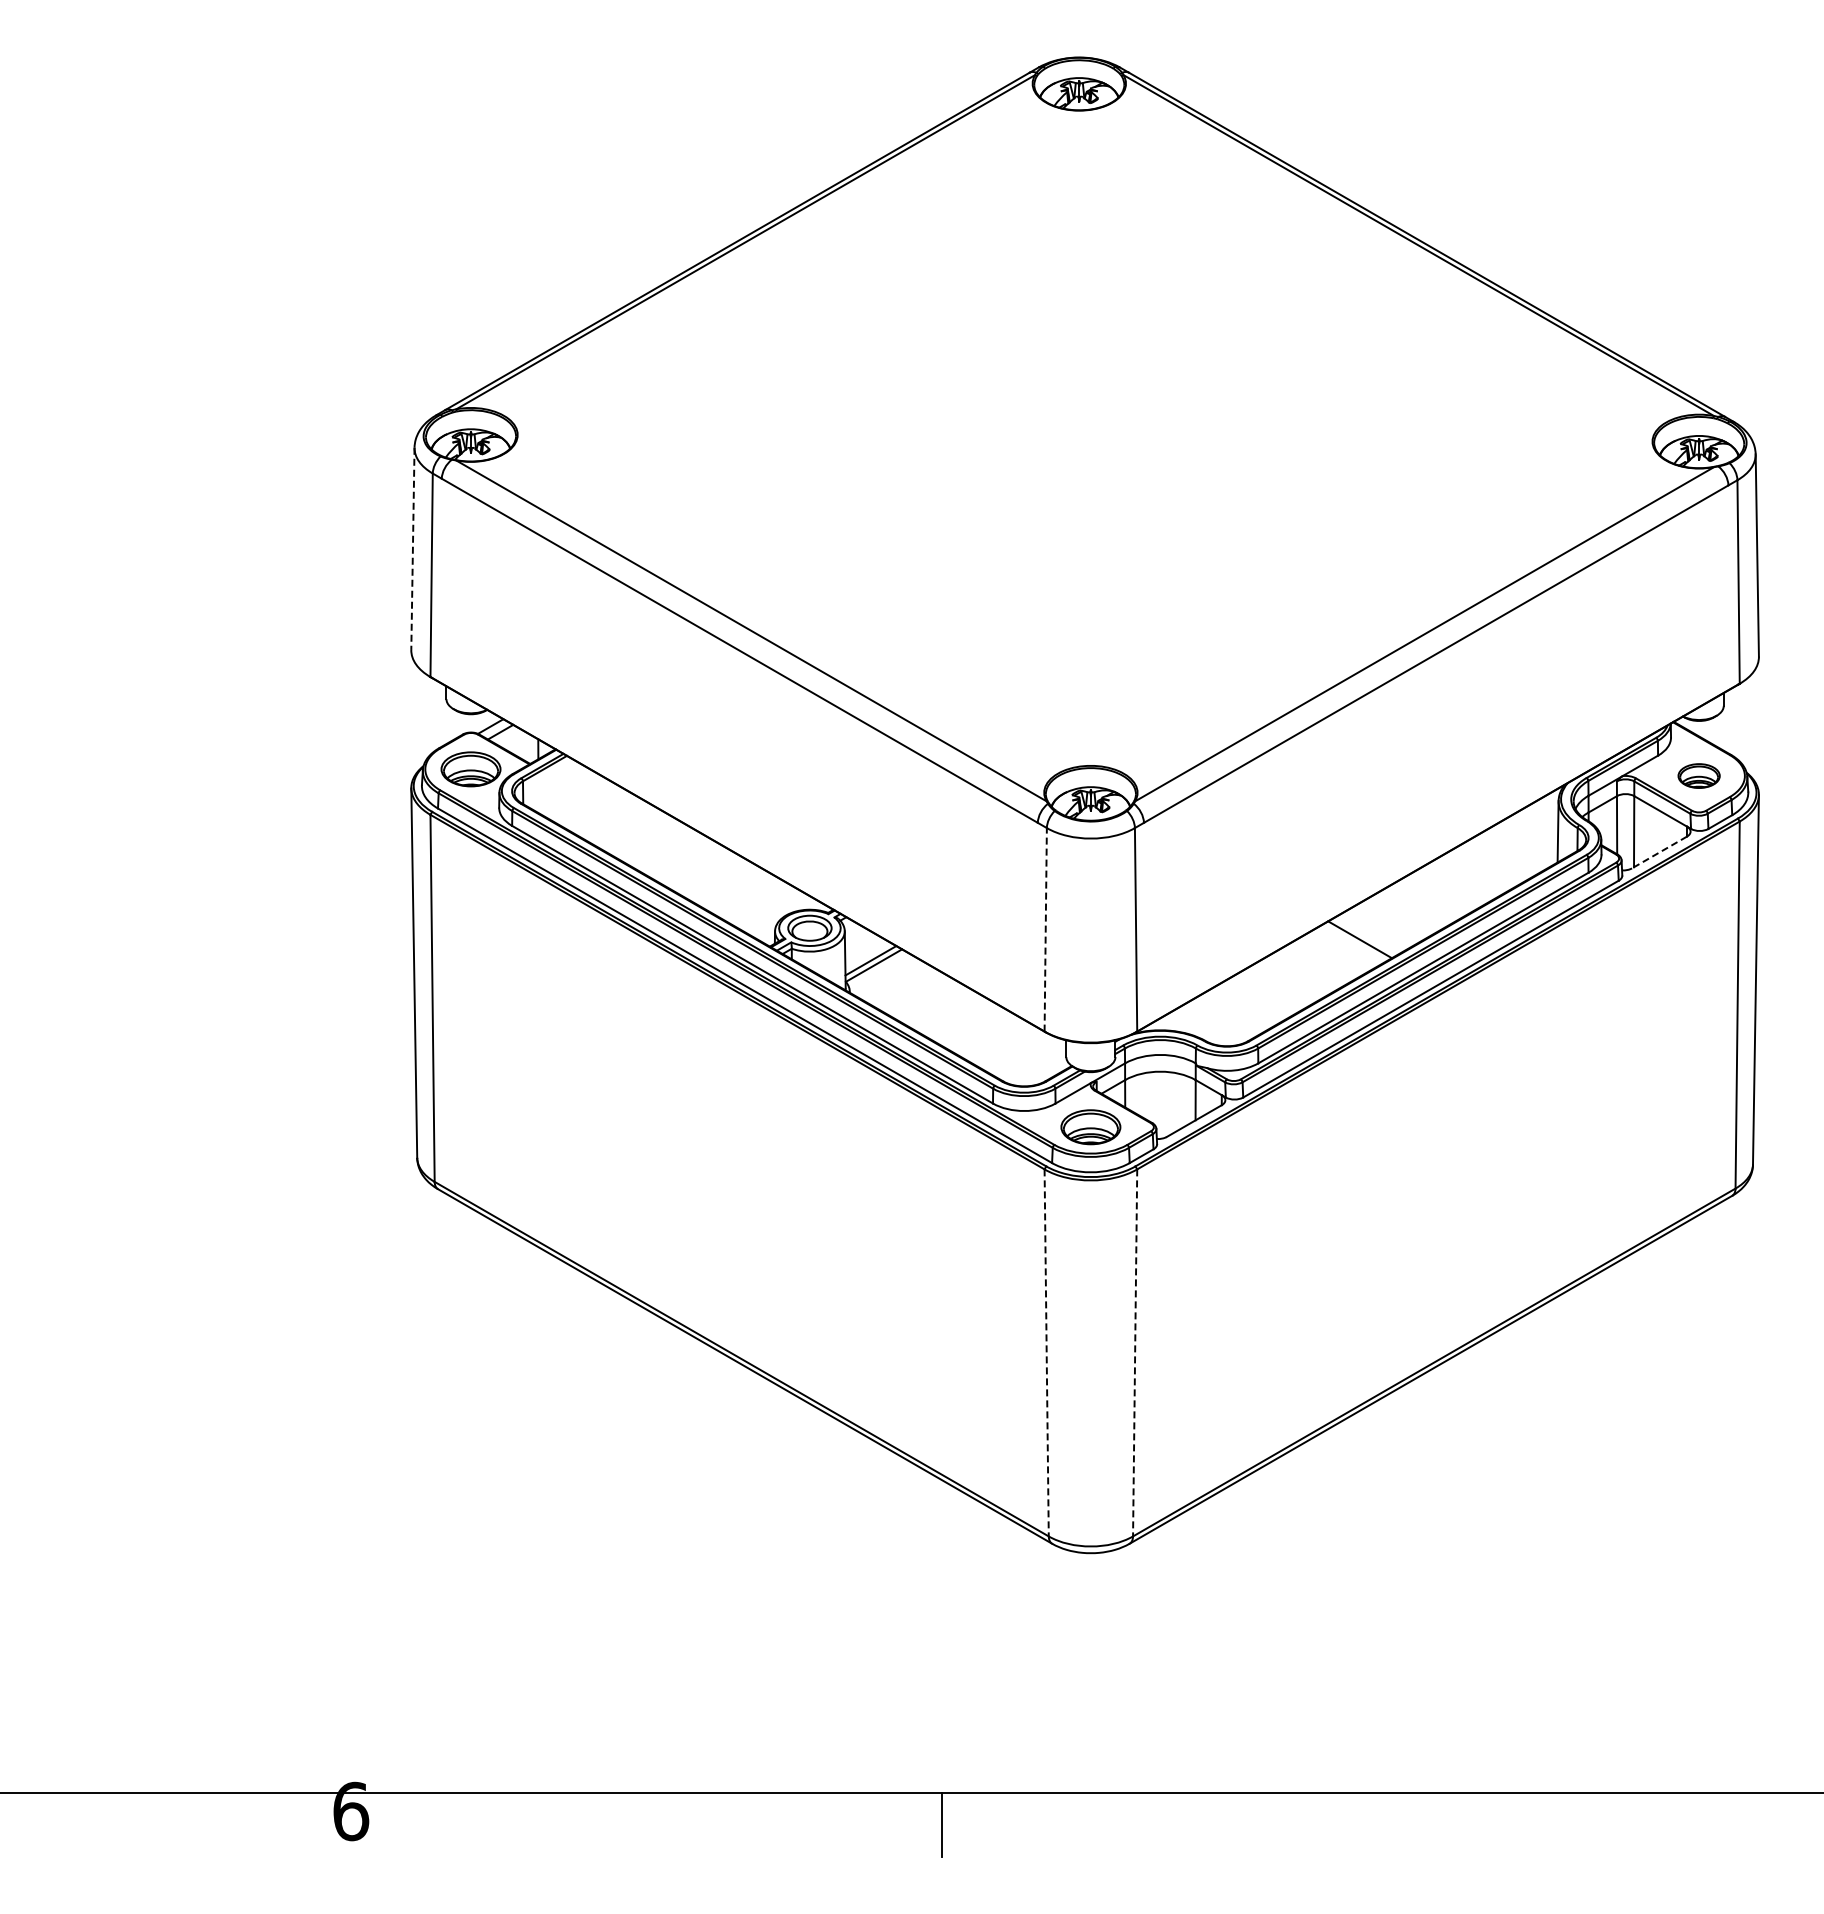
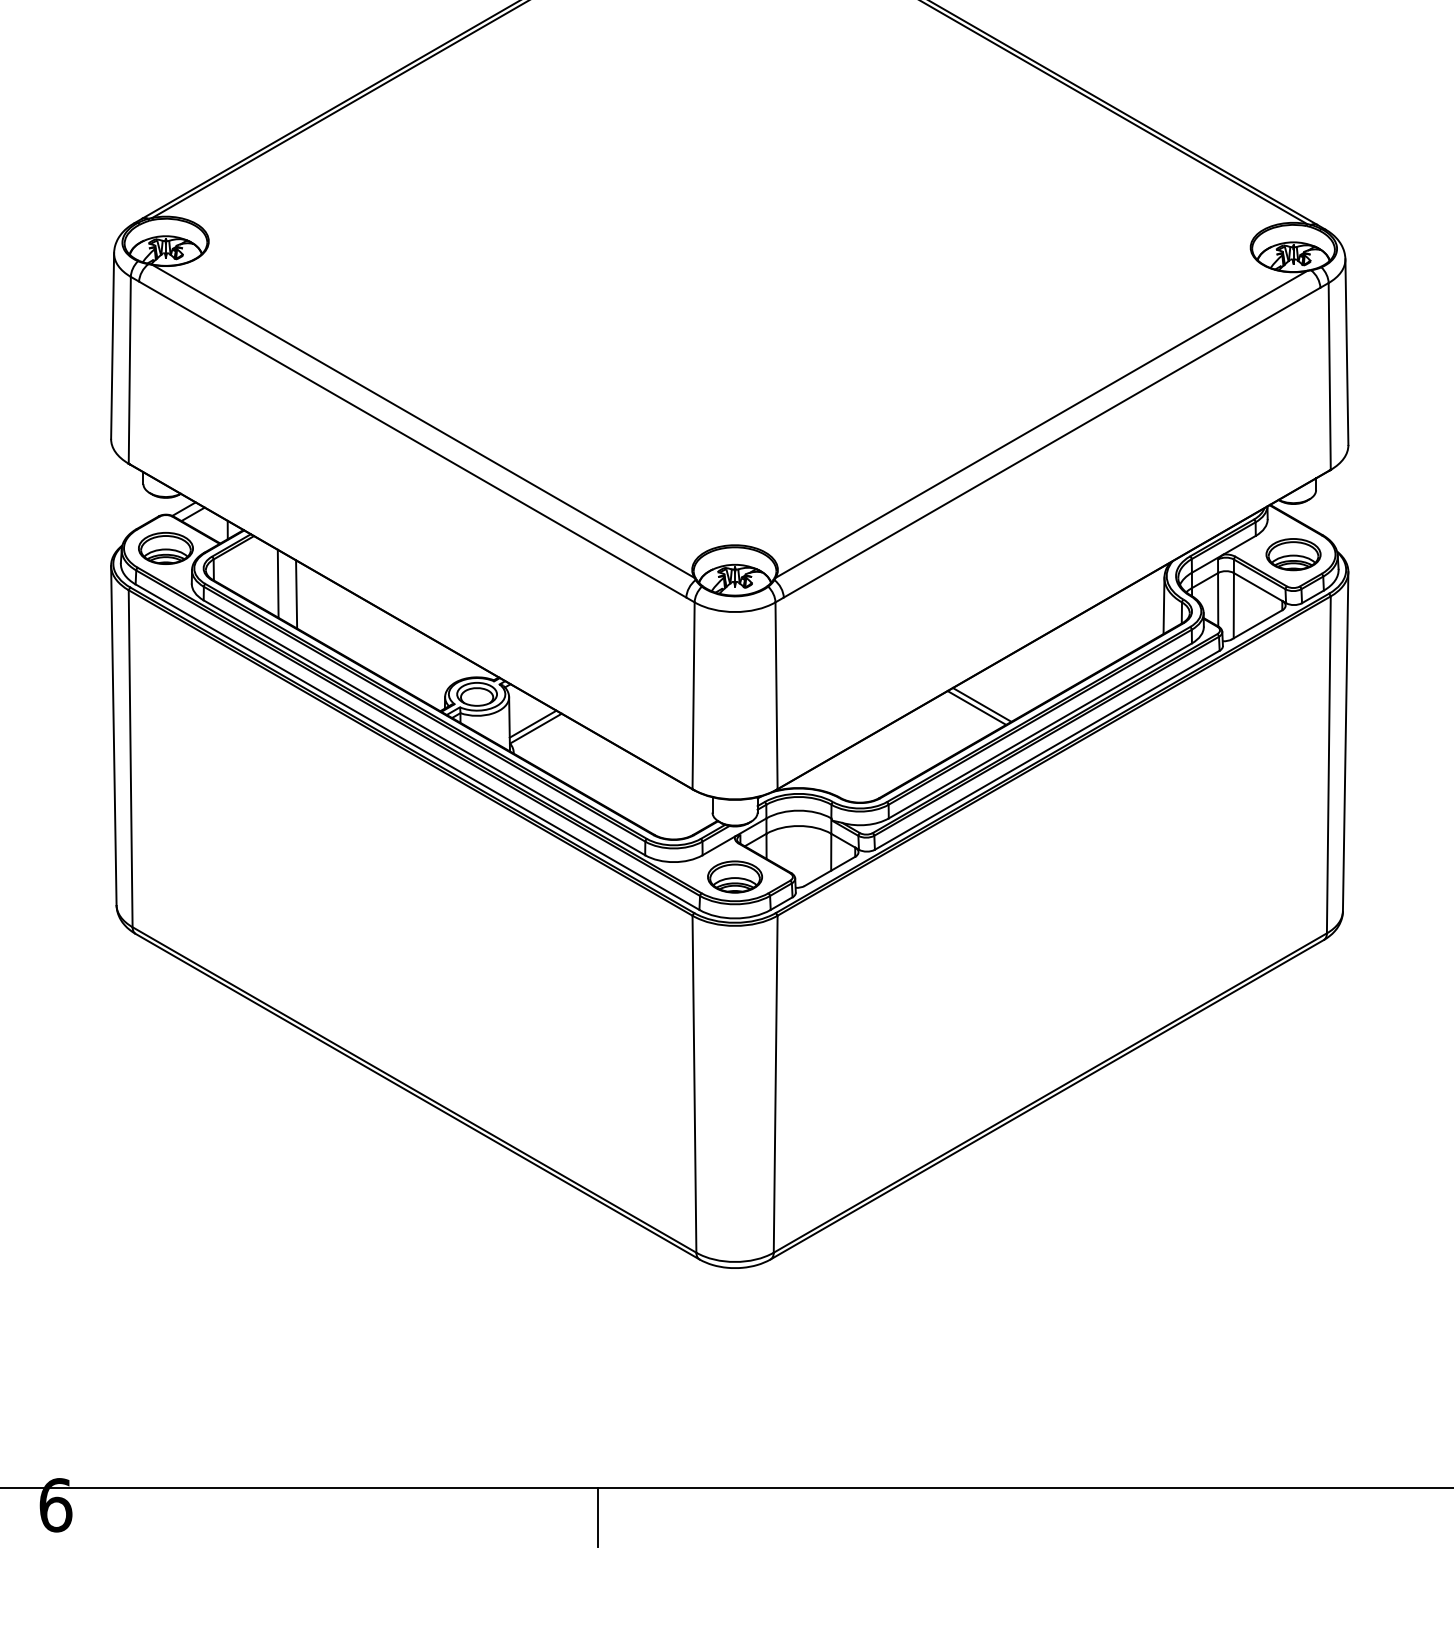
line: (412, 549) -> (112, 346), dashed -> solid
part: (1698, 775) -> (1292, 554), size x1.43
line: (592, 807) -> (277, 583), added
line: (612, 819) -> (295, 594), added
line: (1659, 852) -> (1257, 624), dashed -> solid
line: (1045, 929) -> (693, 695), dashed -> solid
line: (1354, 942) -> (977, 707), added
line: (1046, 1352) -> (694, 1083), dashed -> solid
line: (1135, 1352) -> (776, 1083), dashed -> solid

